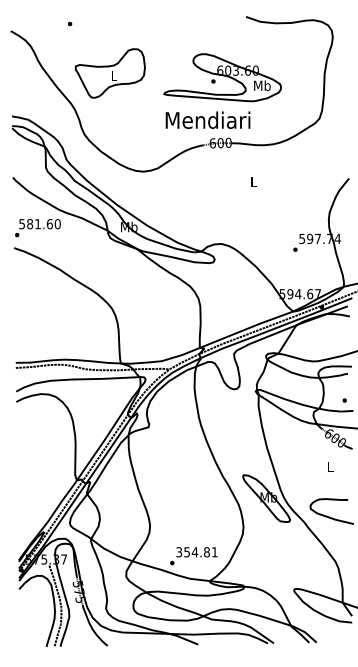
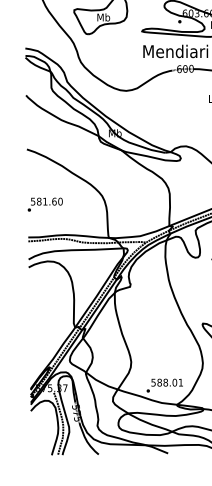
text: (113, 75) -> (103, 17), L -> Mb
text: (37, 228) -> (44, 204), moved
text: (192, 552) -> (163, 382), 354.81 -> 588.01

